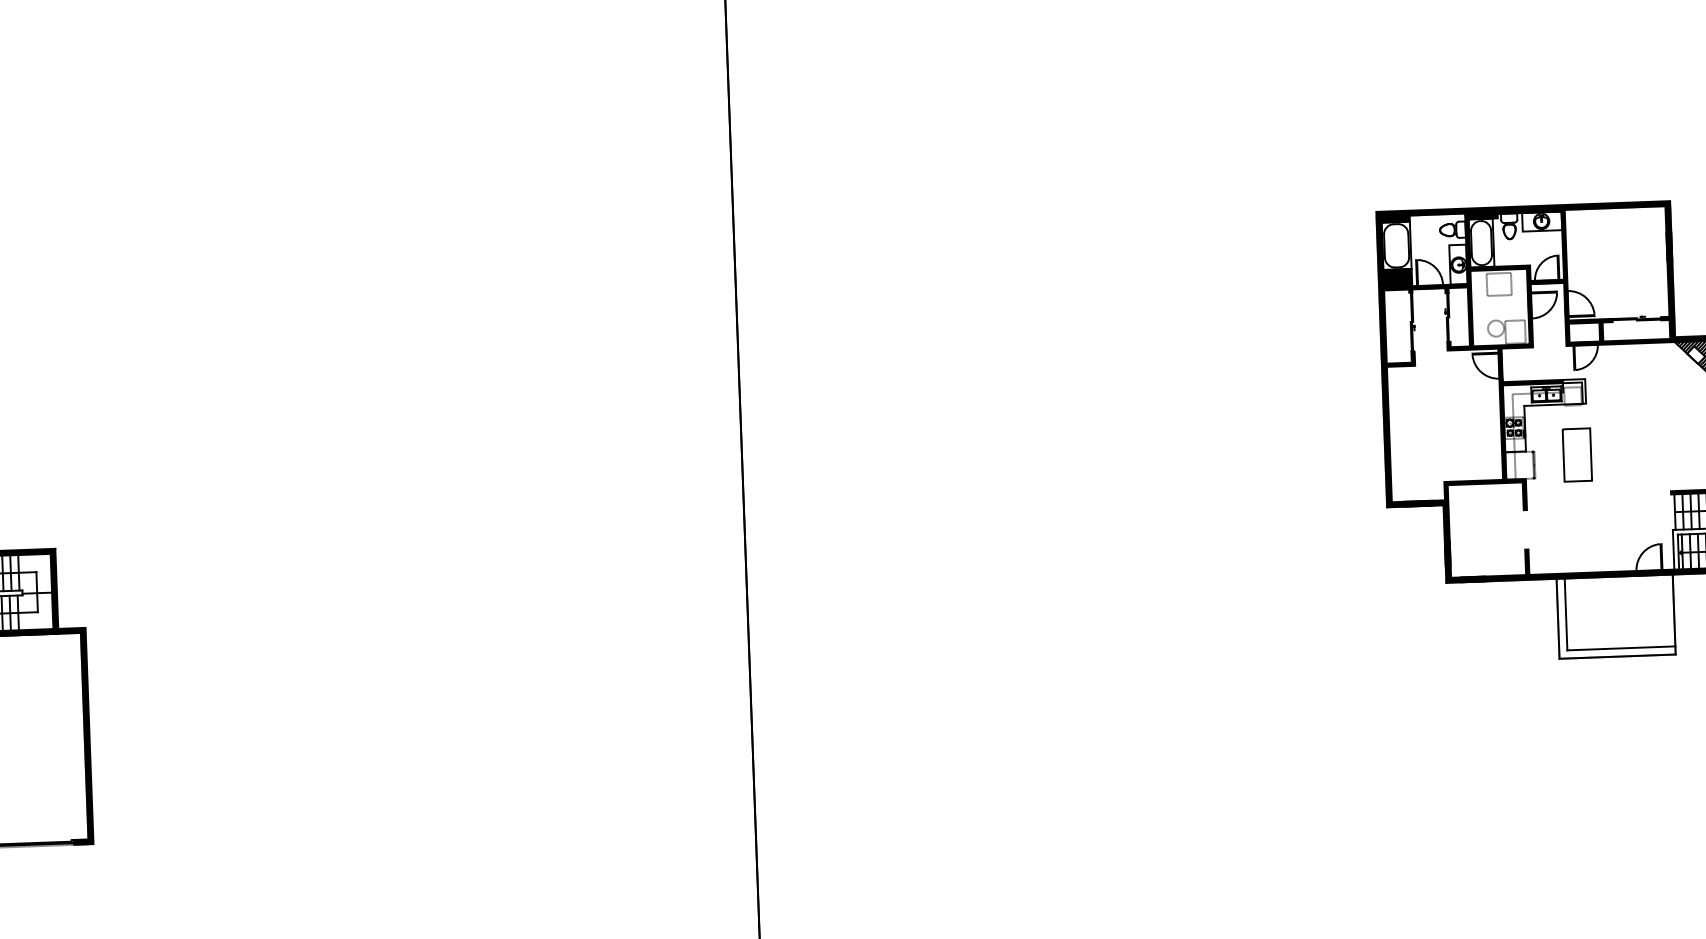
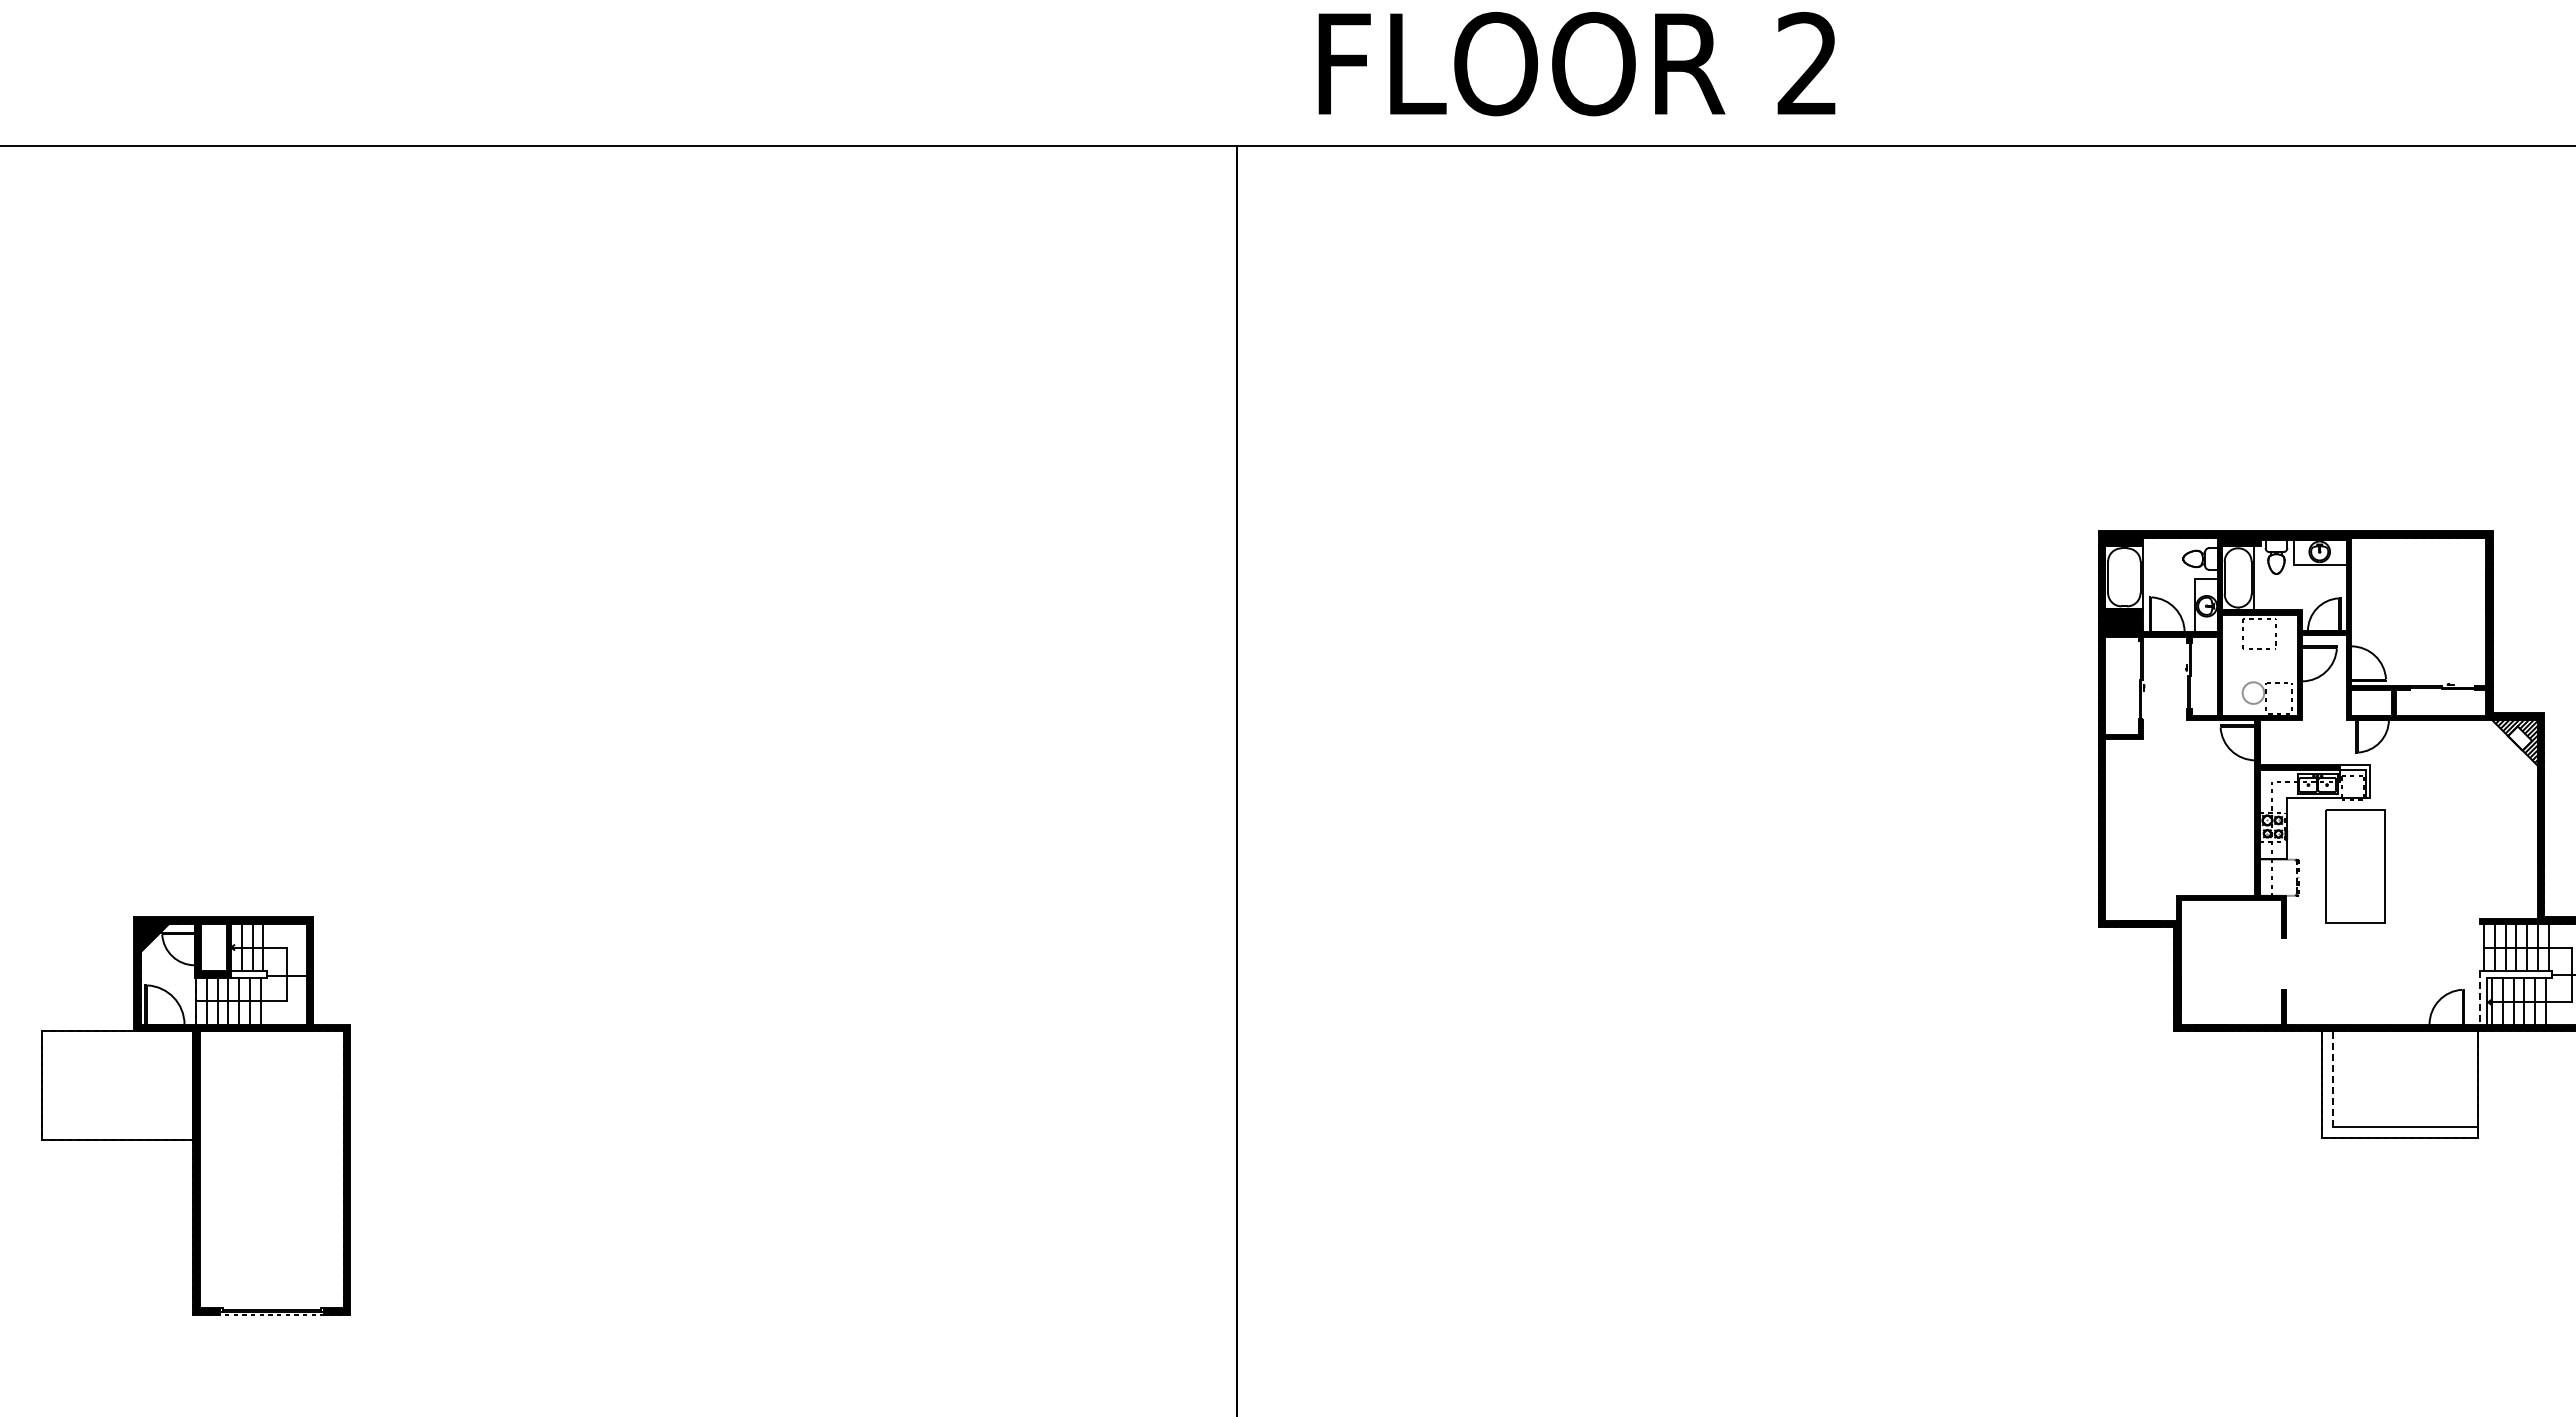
part: (1577, 455) -> (2356, 866), size x1.6
line: (1673, 550) -> (2480, 998), solid -> dashed
line: (1566, 613) -> (2333, 1078), solid -> dashed

